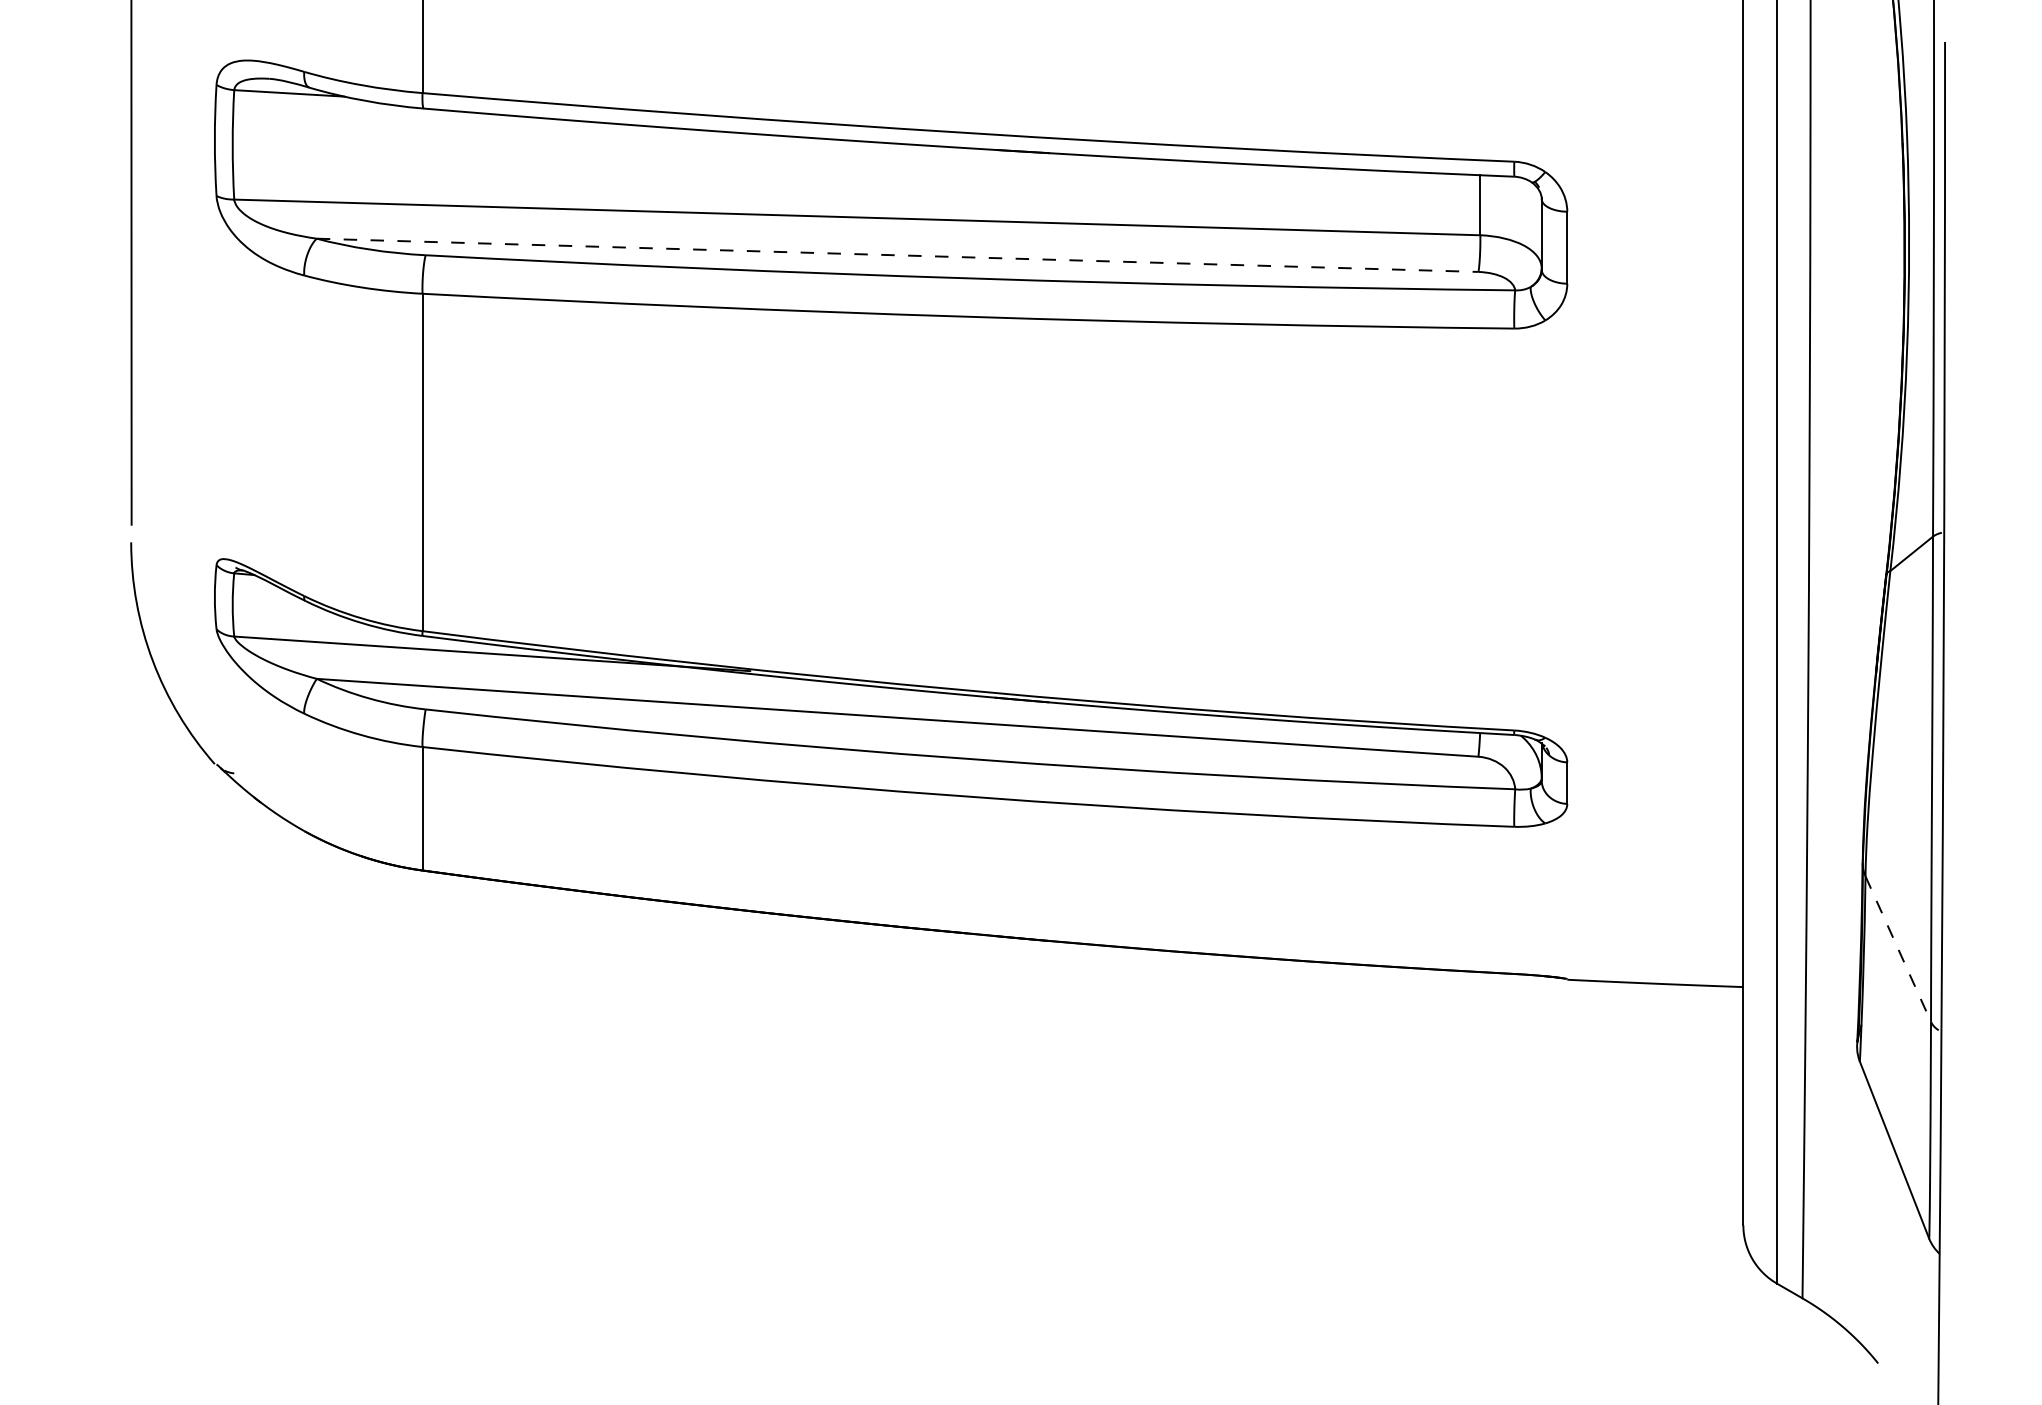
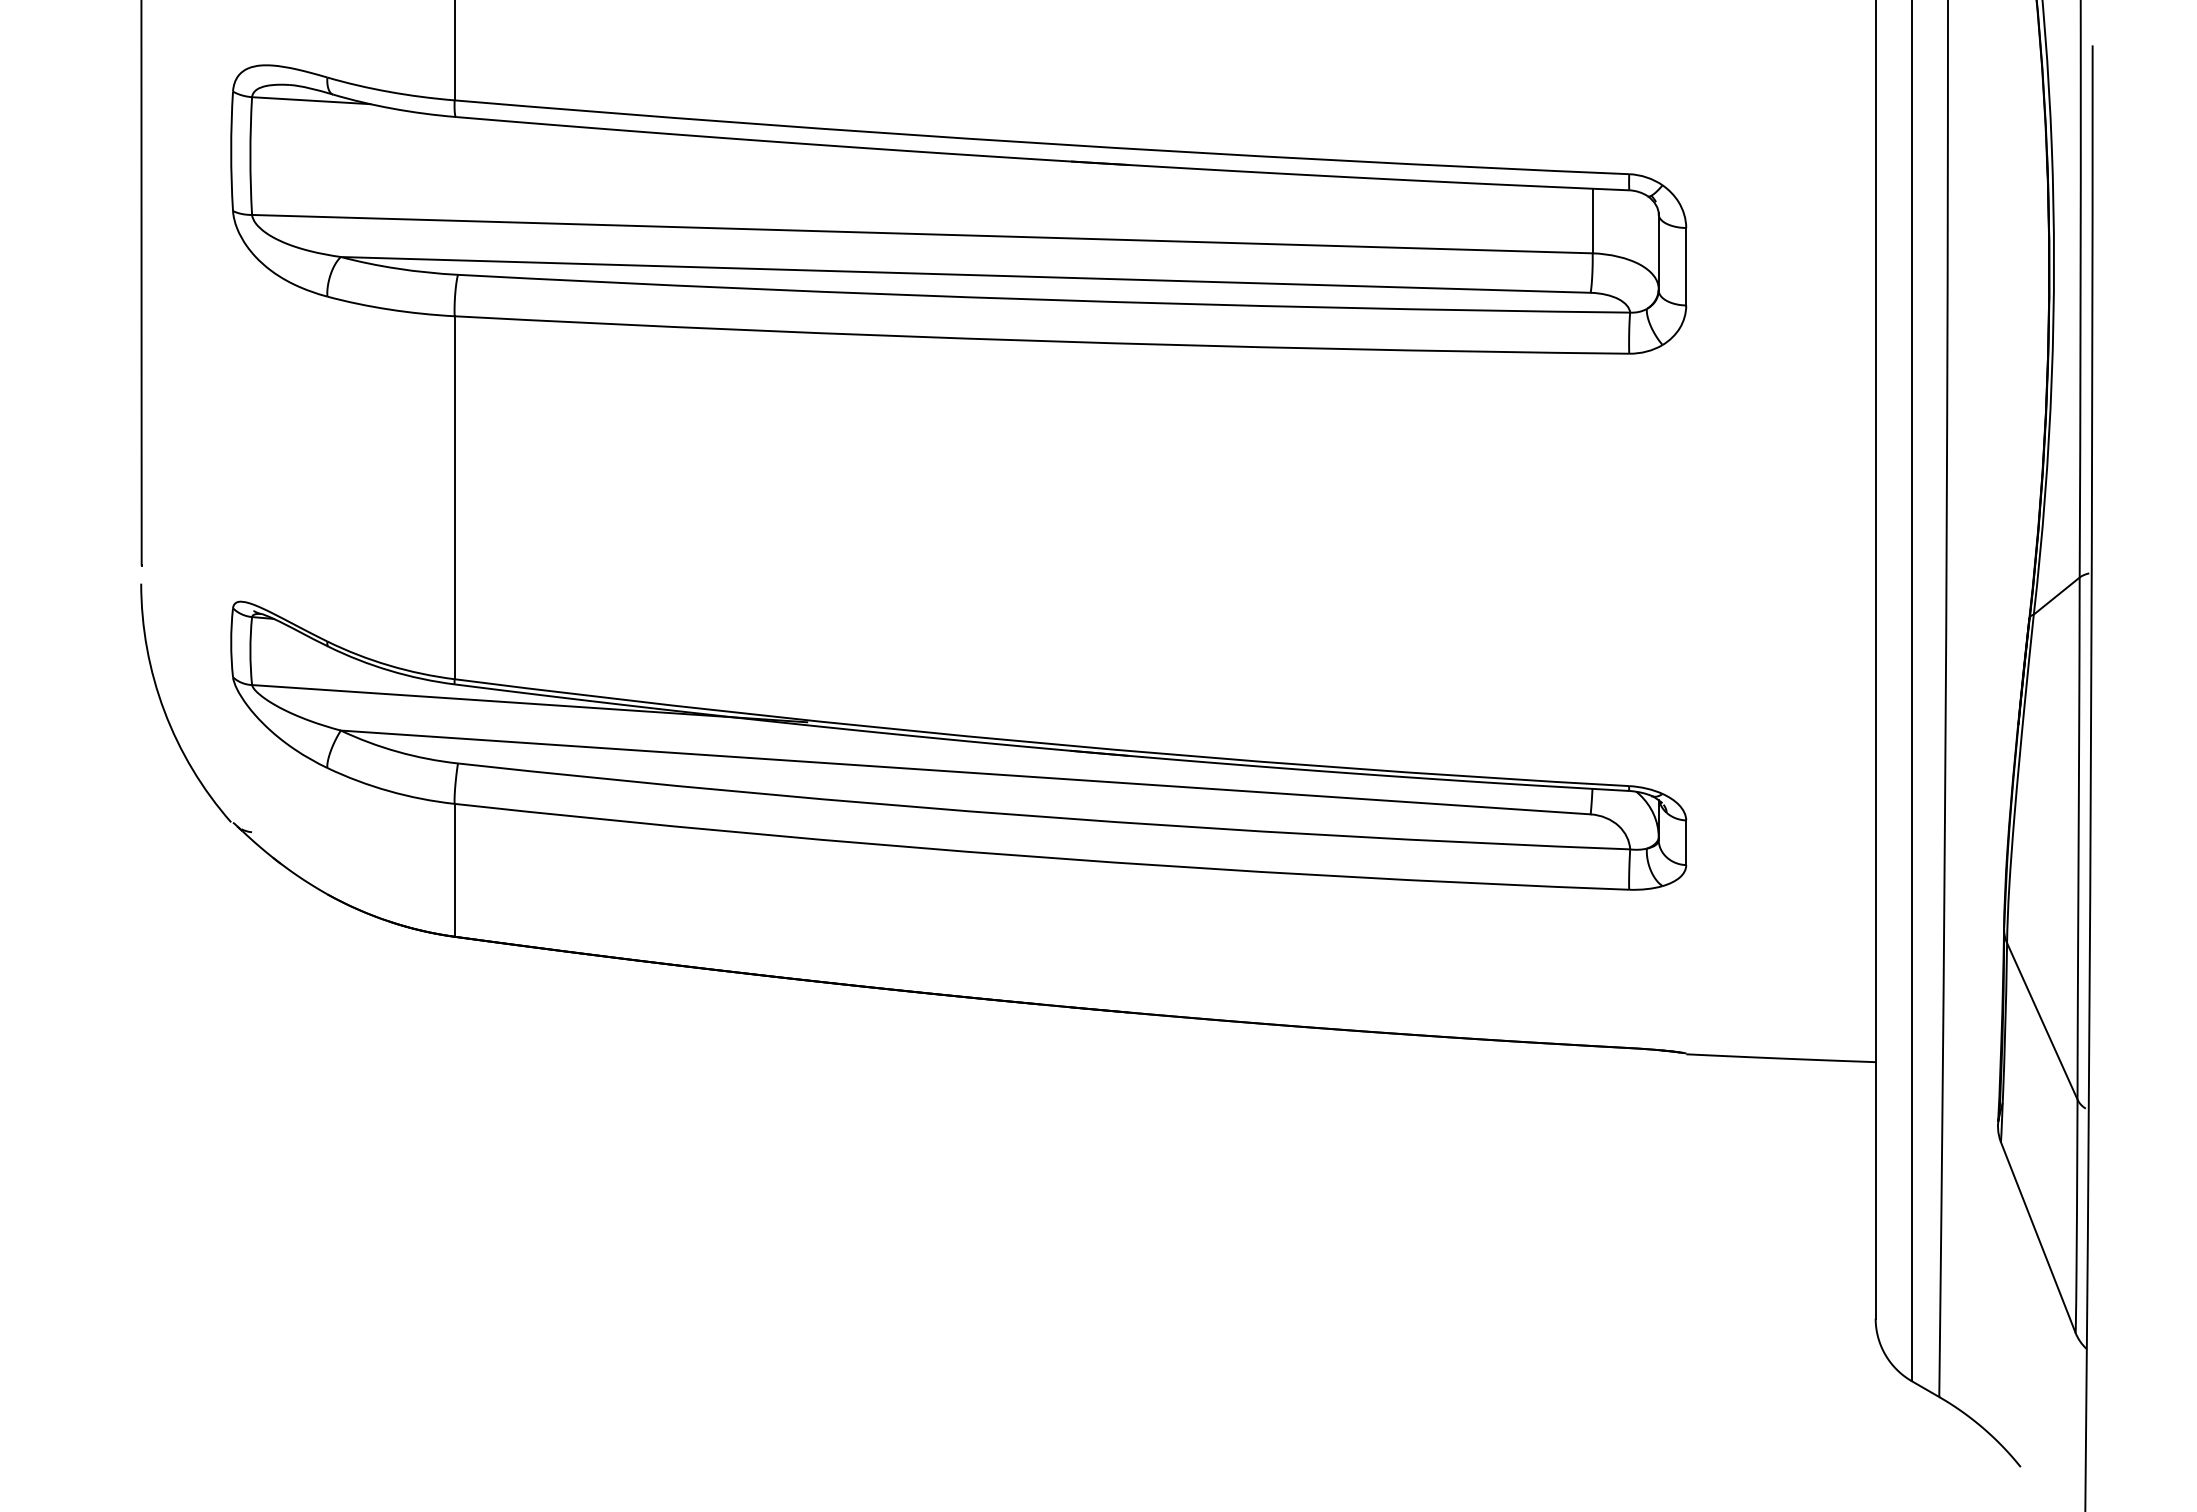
line: (898, 254) -> (966, 274), dashed -> solid
line: (1898, 949) -> (2042, 1021), dashed -> solid

